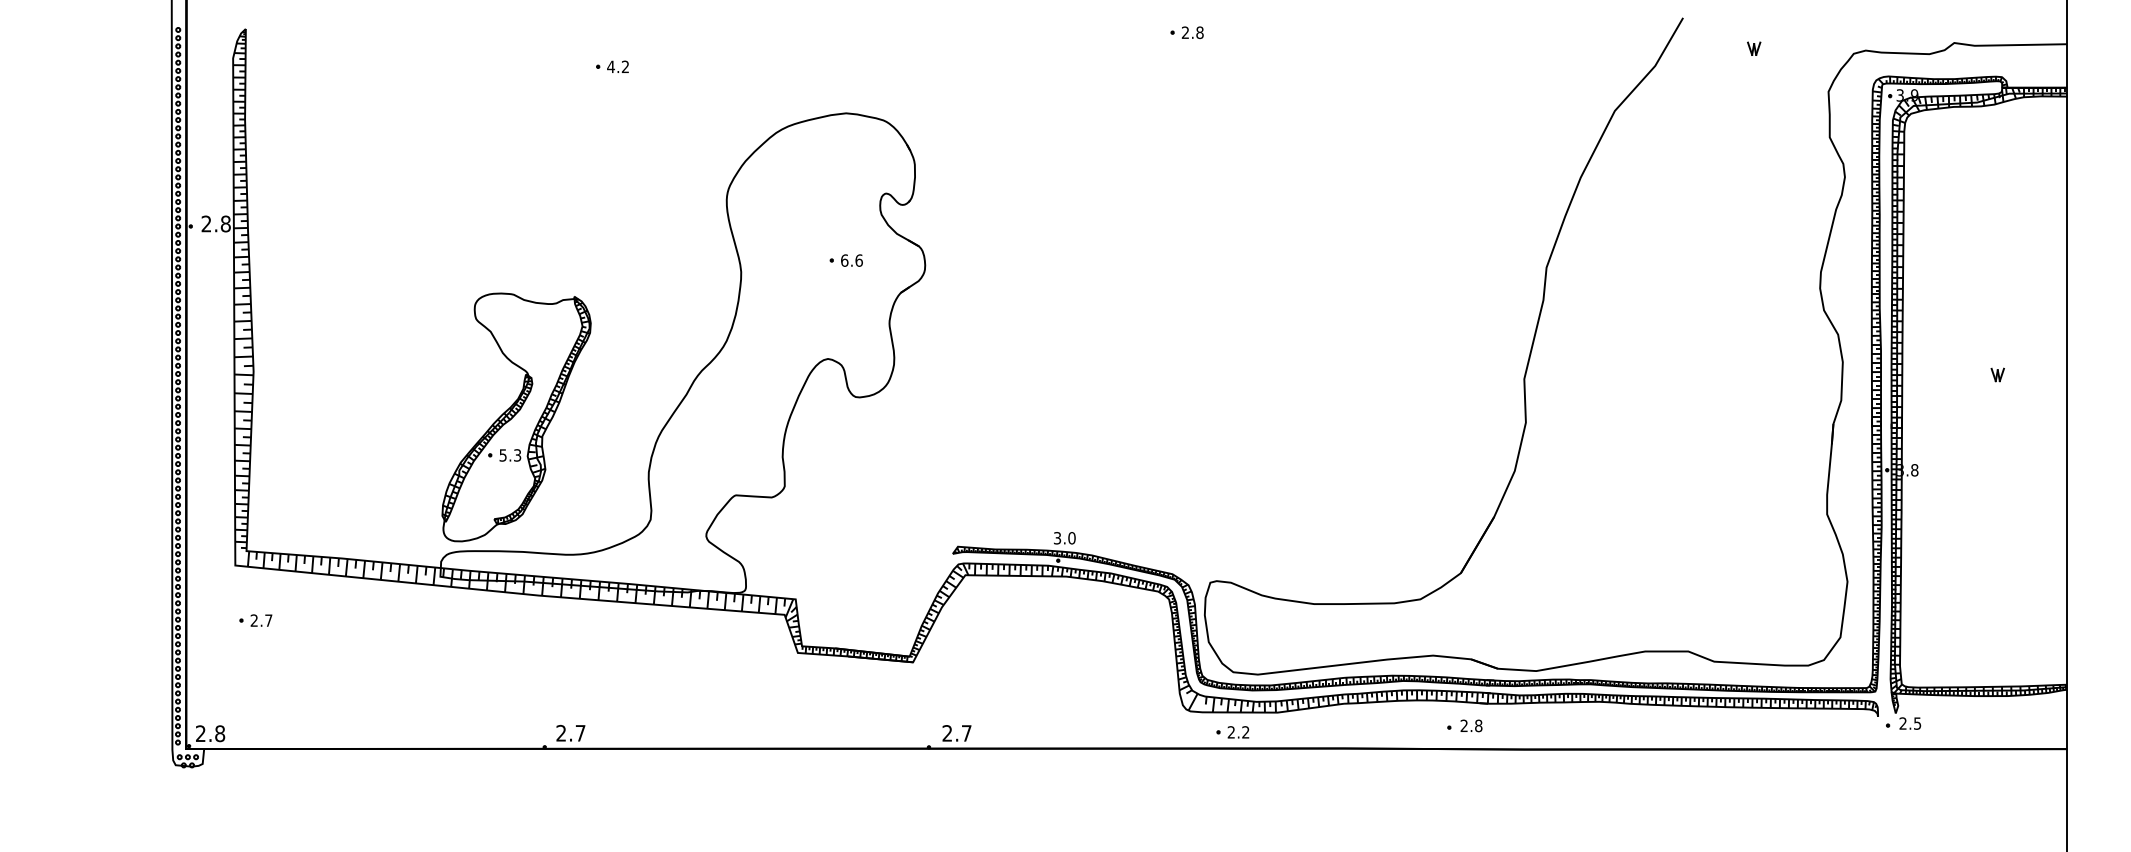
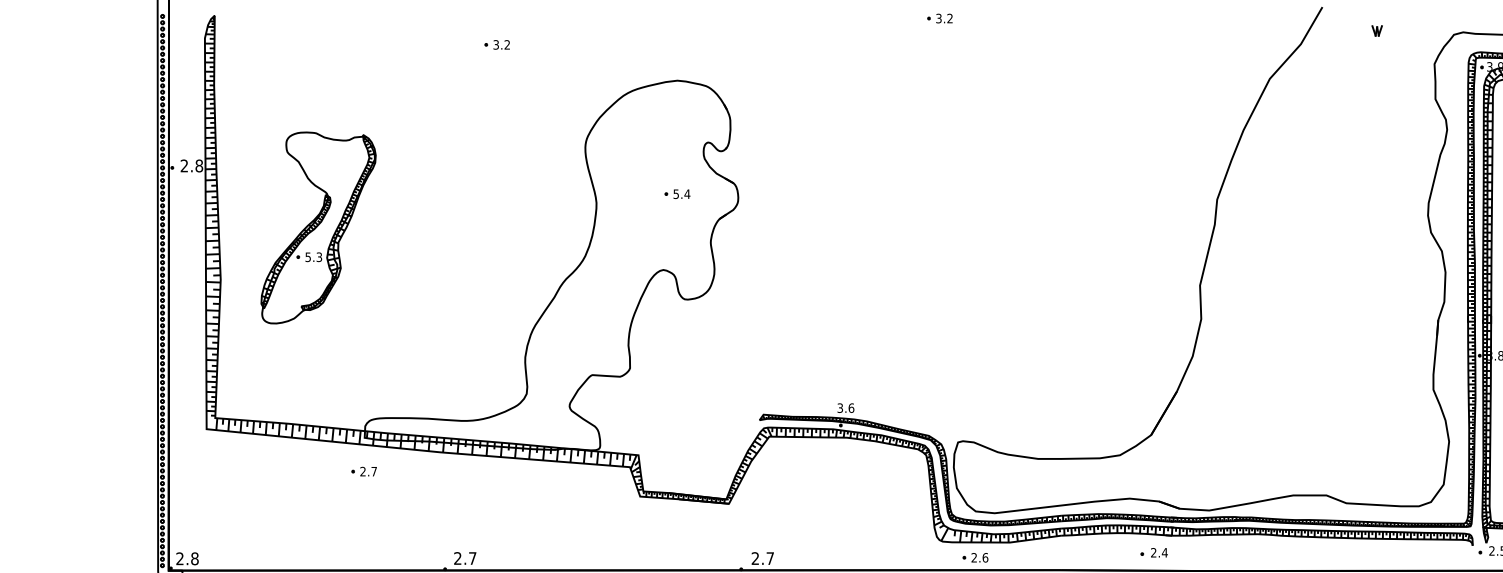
text: (1192, 32) -> (944, 18), 2.8 -> 3.2
text: (610, 66) -> (495, 44), 4.2 -> 3.2
text: (852, 260) -> (682, 194), 6.6 -> 5.4
part: (516, 417) -> (318, 228), moved
text: (1071, 538) -> (851, 408), 3.0 -> 3.6
part: (255, 620) -> (363, 471), moved
text: (1478, 725) -> (1164, 552), 2.8 -> 2.4
text: (1245, 732) -> (985, 557), 2.2 -> 2.6

